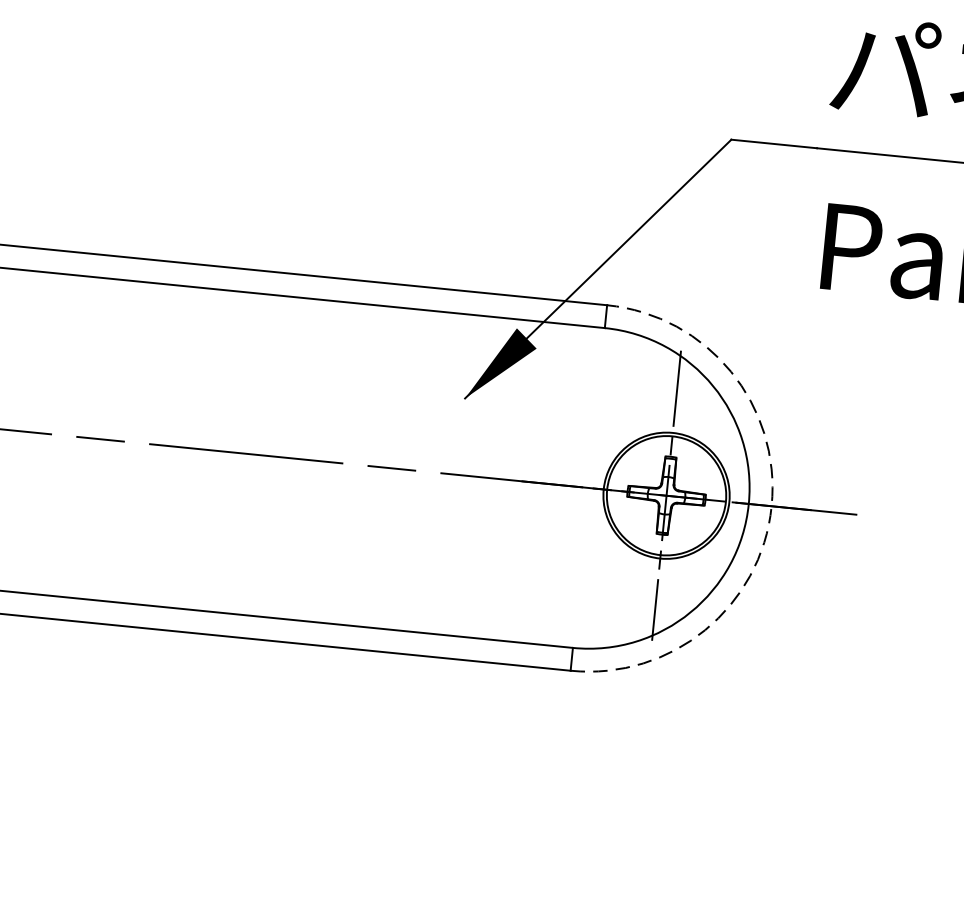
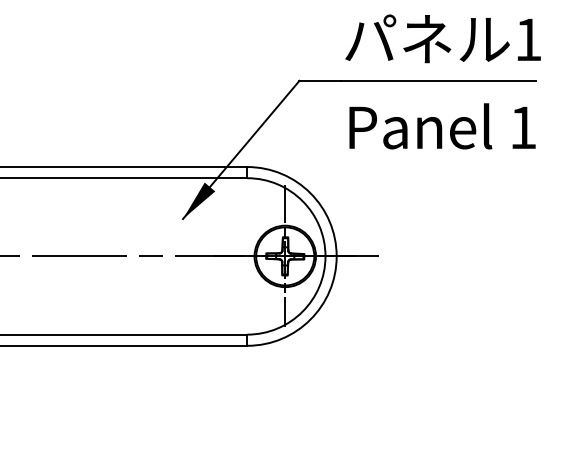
arc: (771, 506) -> (336, 256), dashed -> solid

